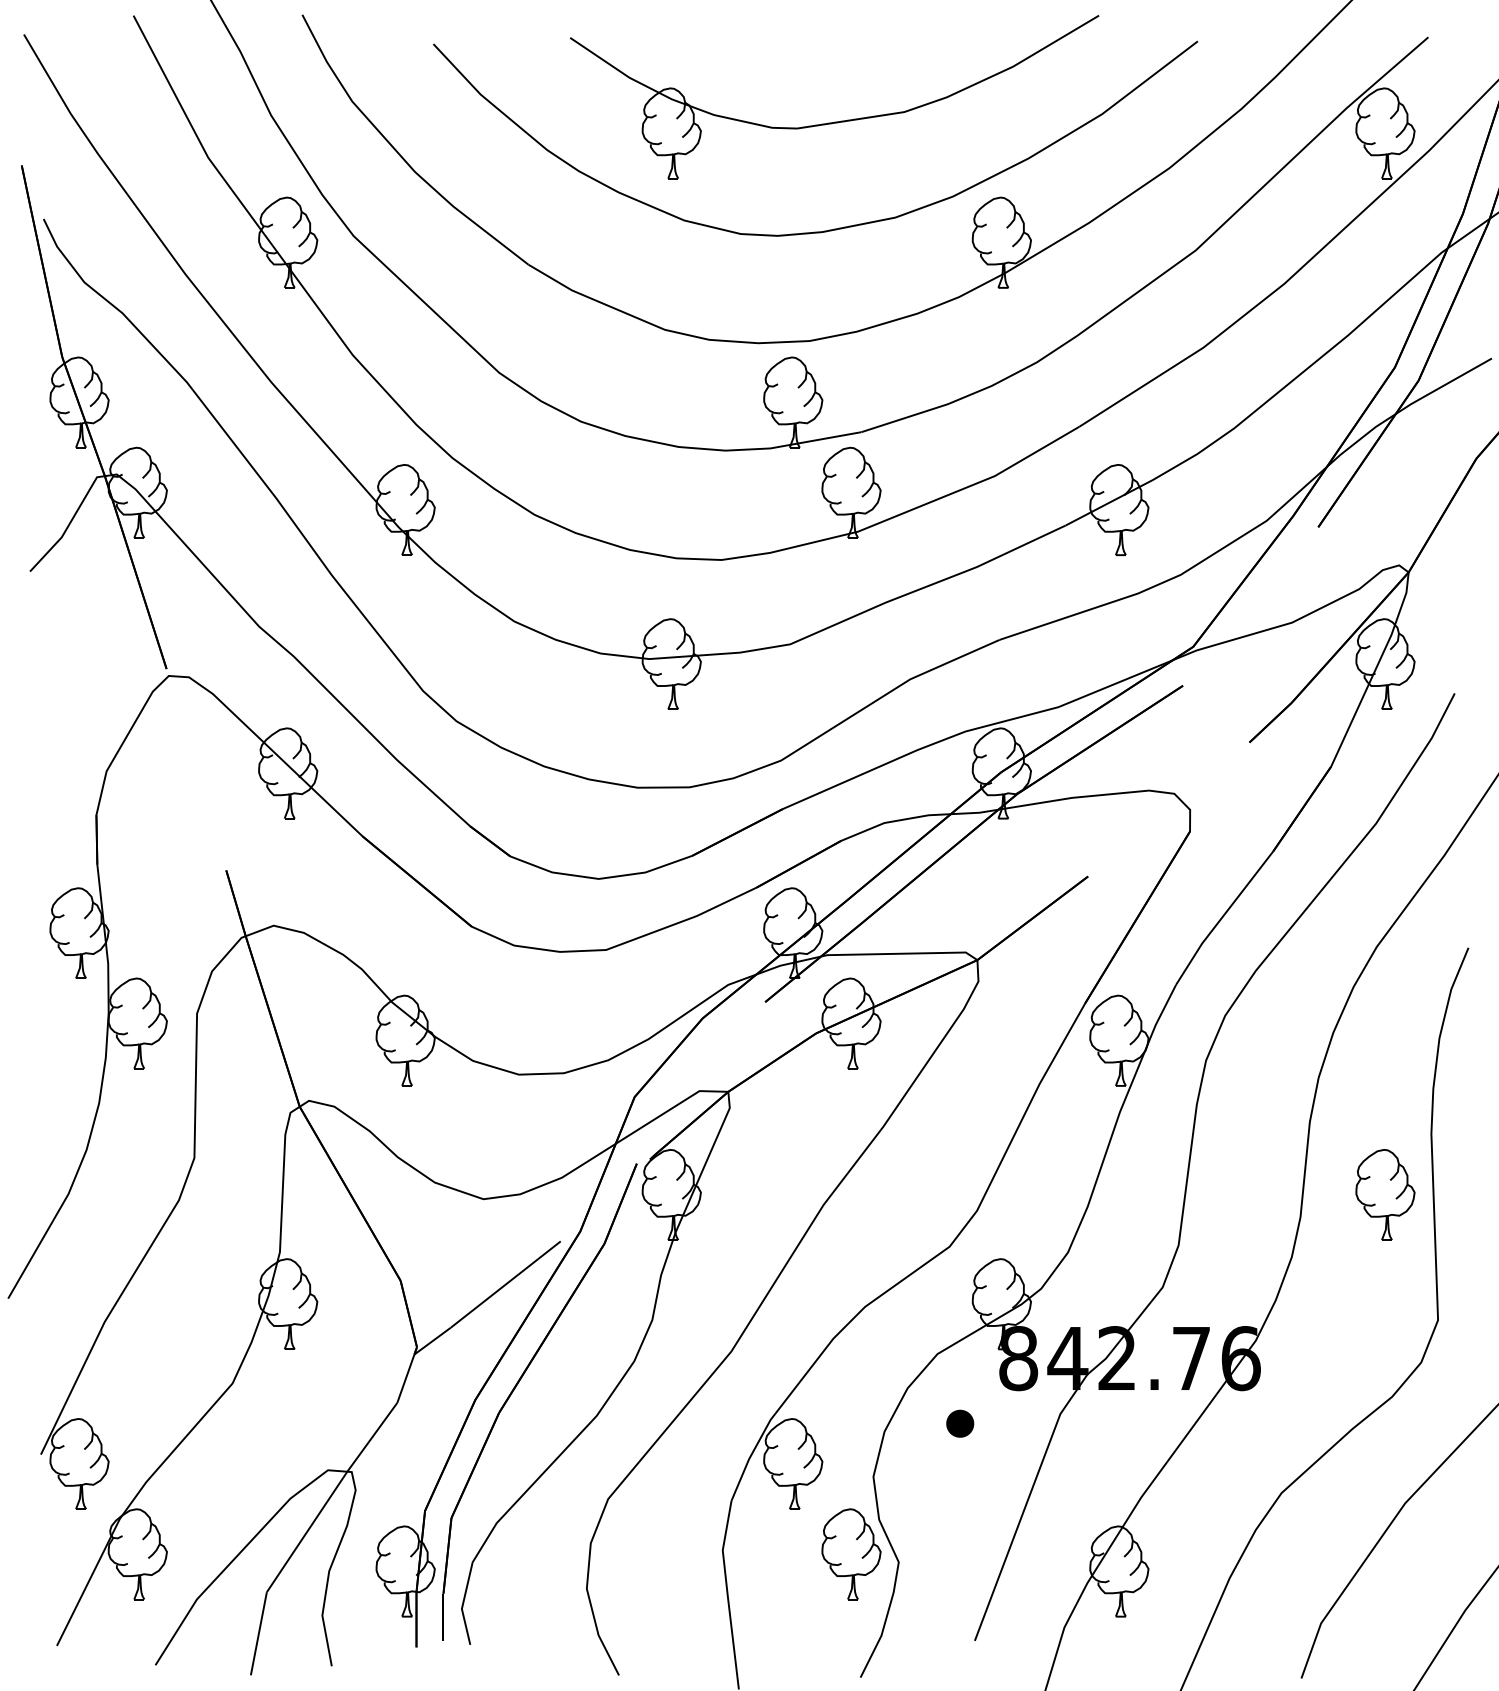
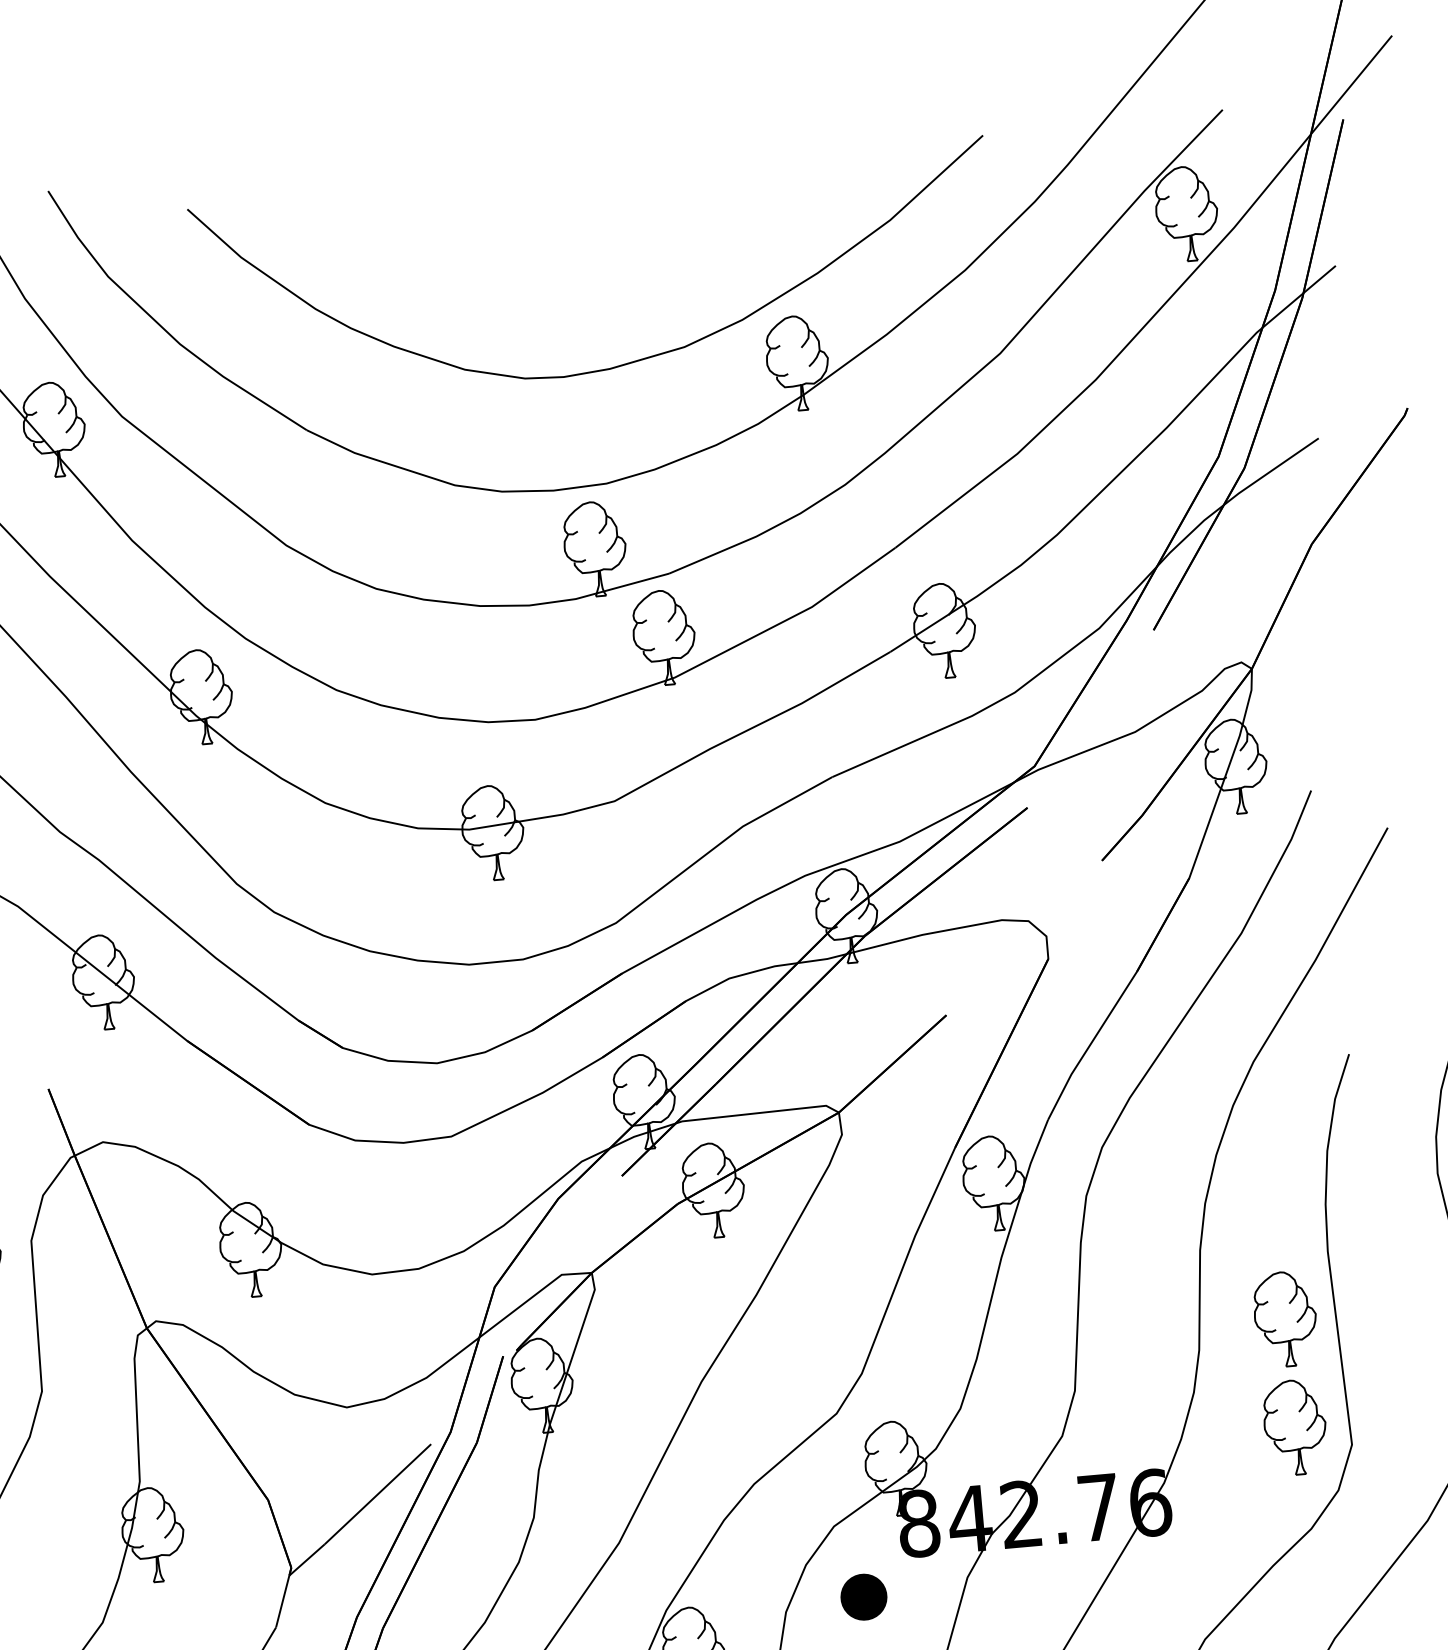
part: (834, 121) -> (612, 252), removed
part: (1385, 1298) -> (1295, 1427), added
part: (960, 1423) -> (864, 1596), size x1.6

